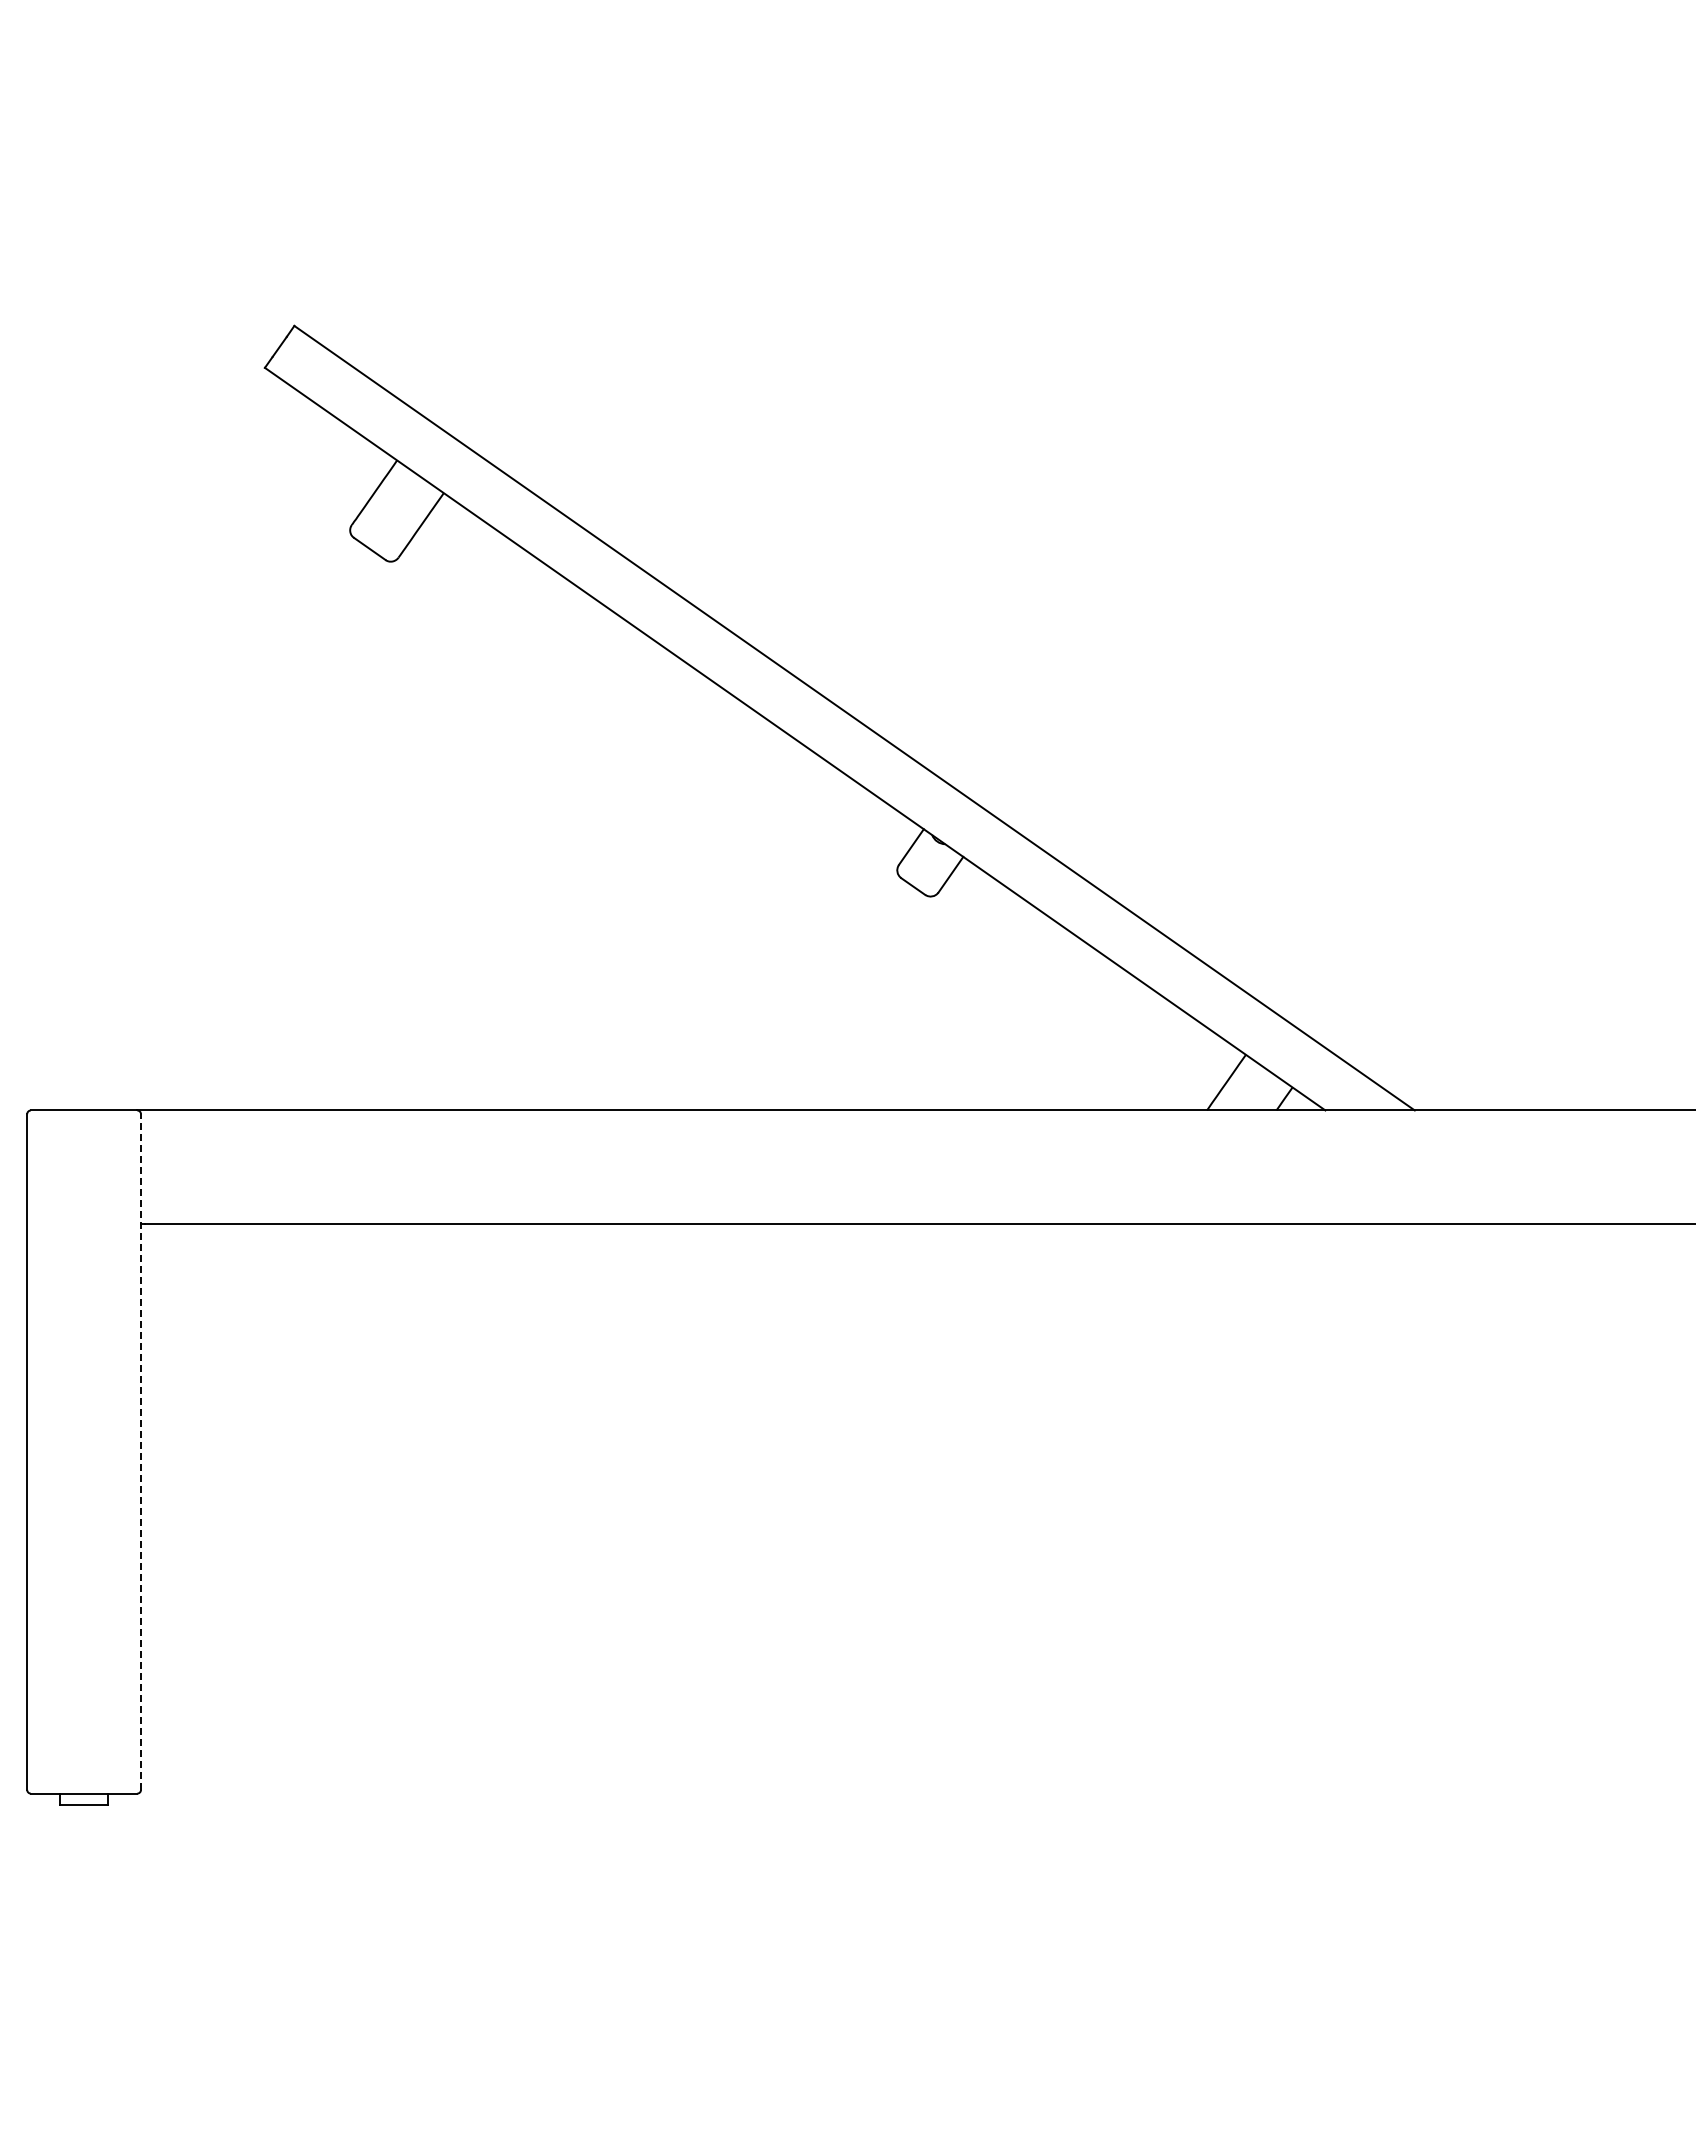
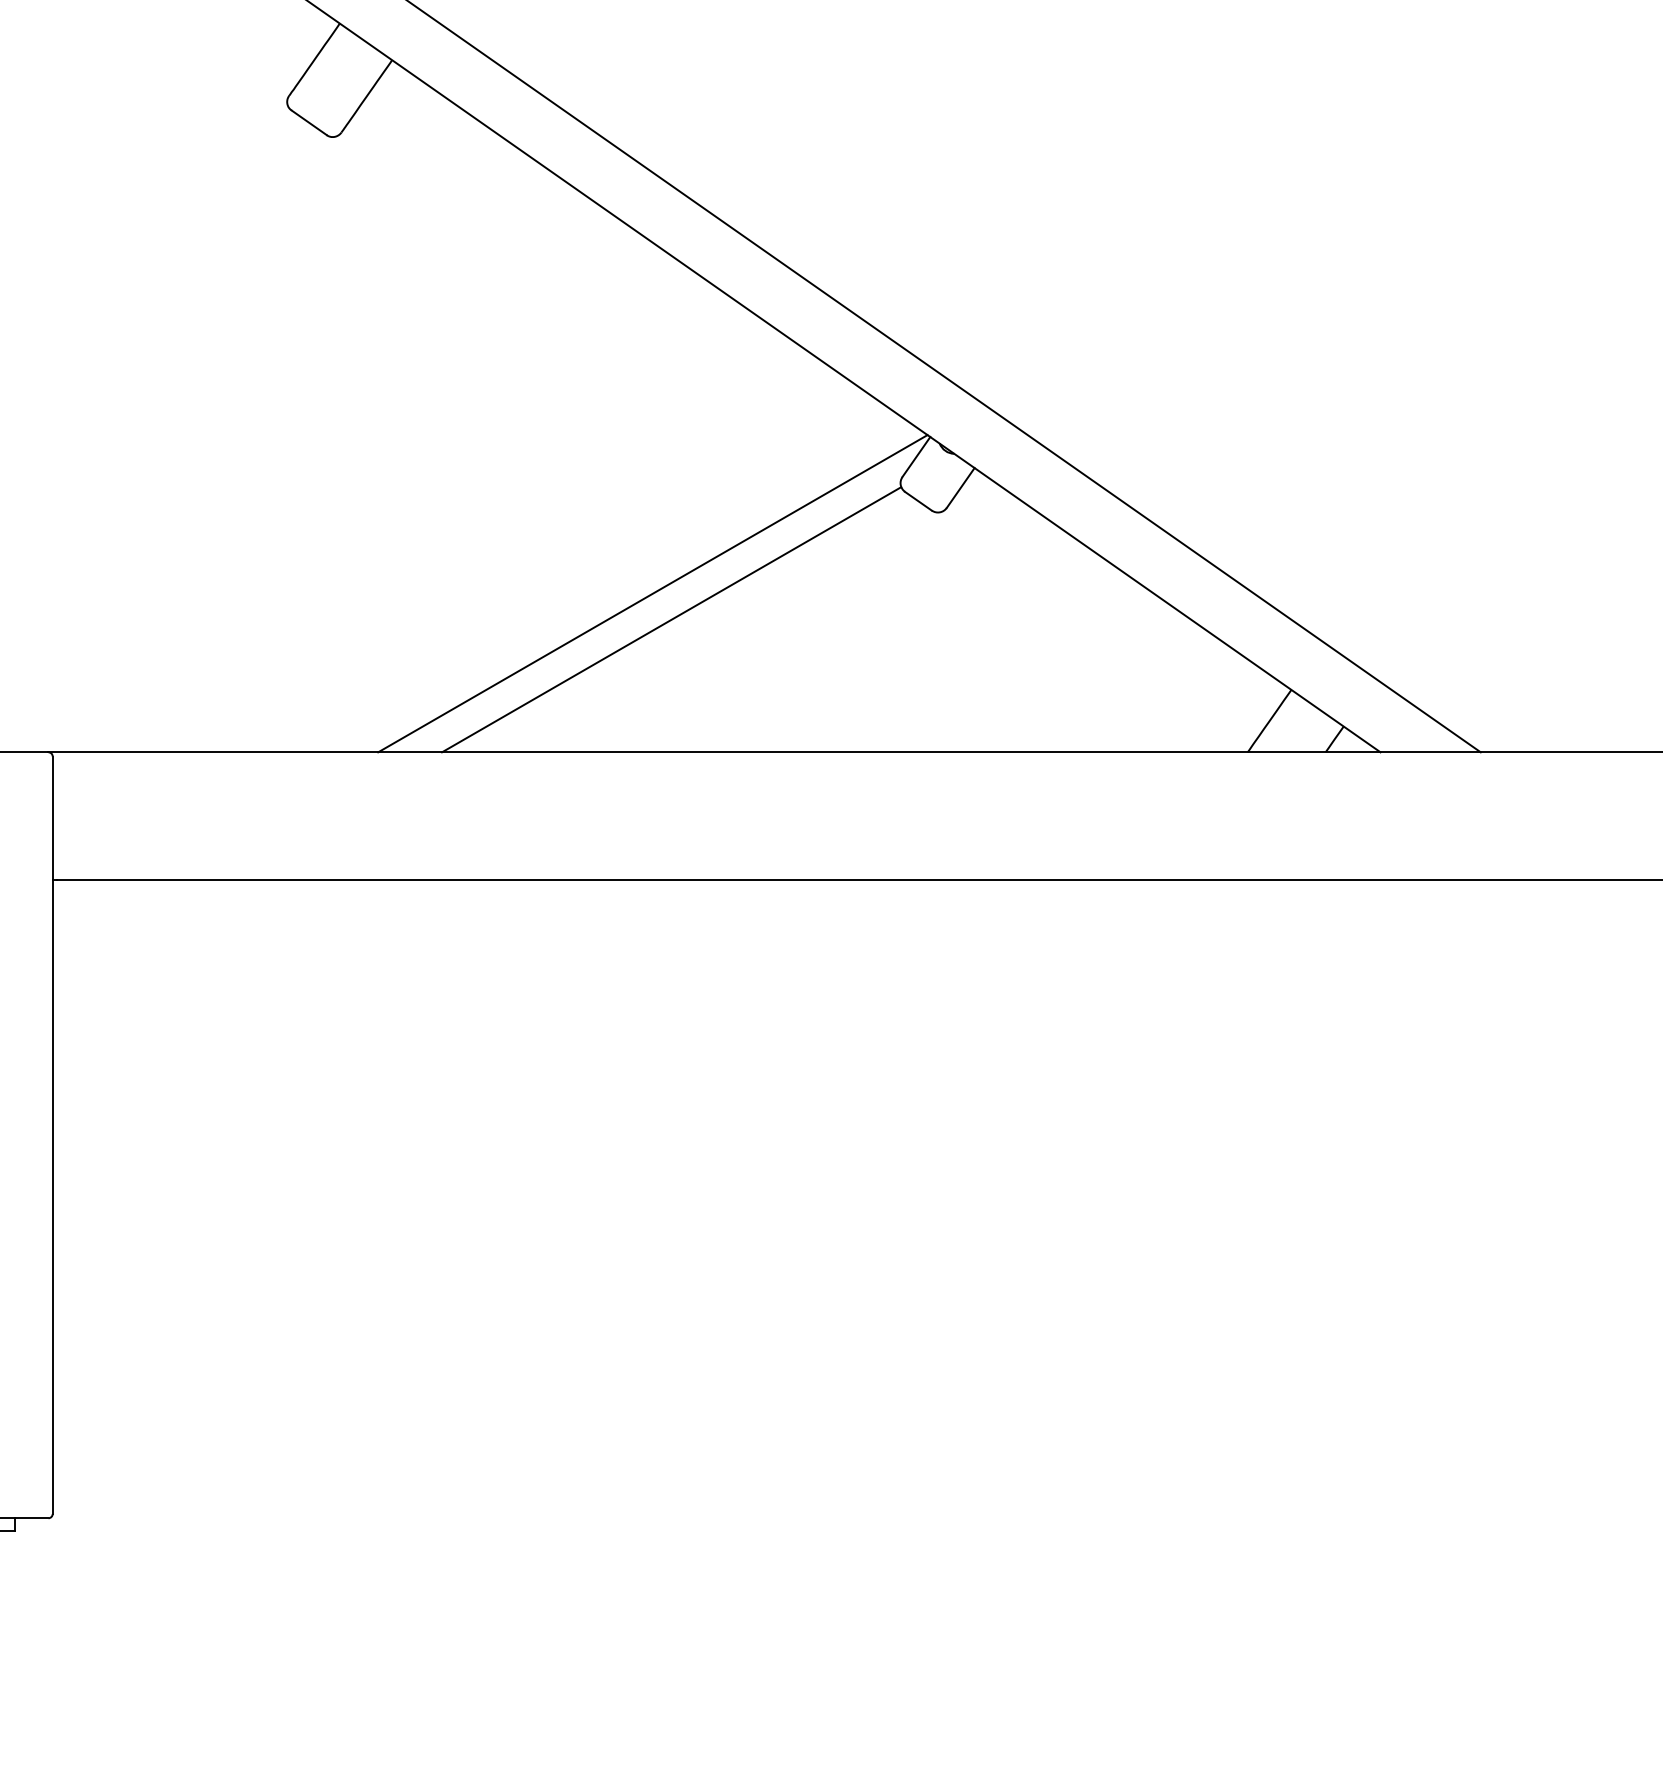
line: (676, 968) -> (653, 593), added
line: (692, 992) -> (670, 620), added
line: (141, 1452) -> (53, 1135), dashed -> solid

